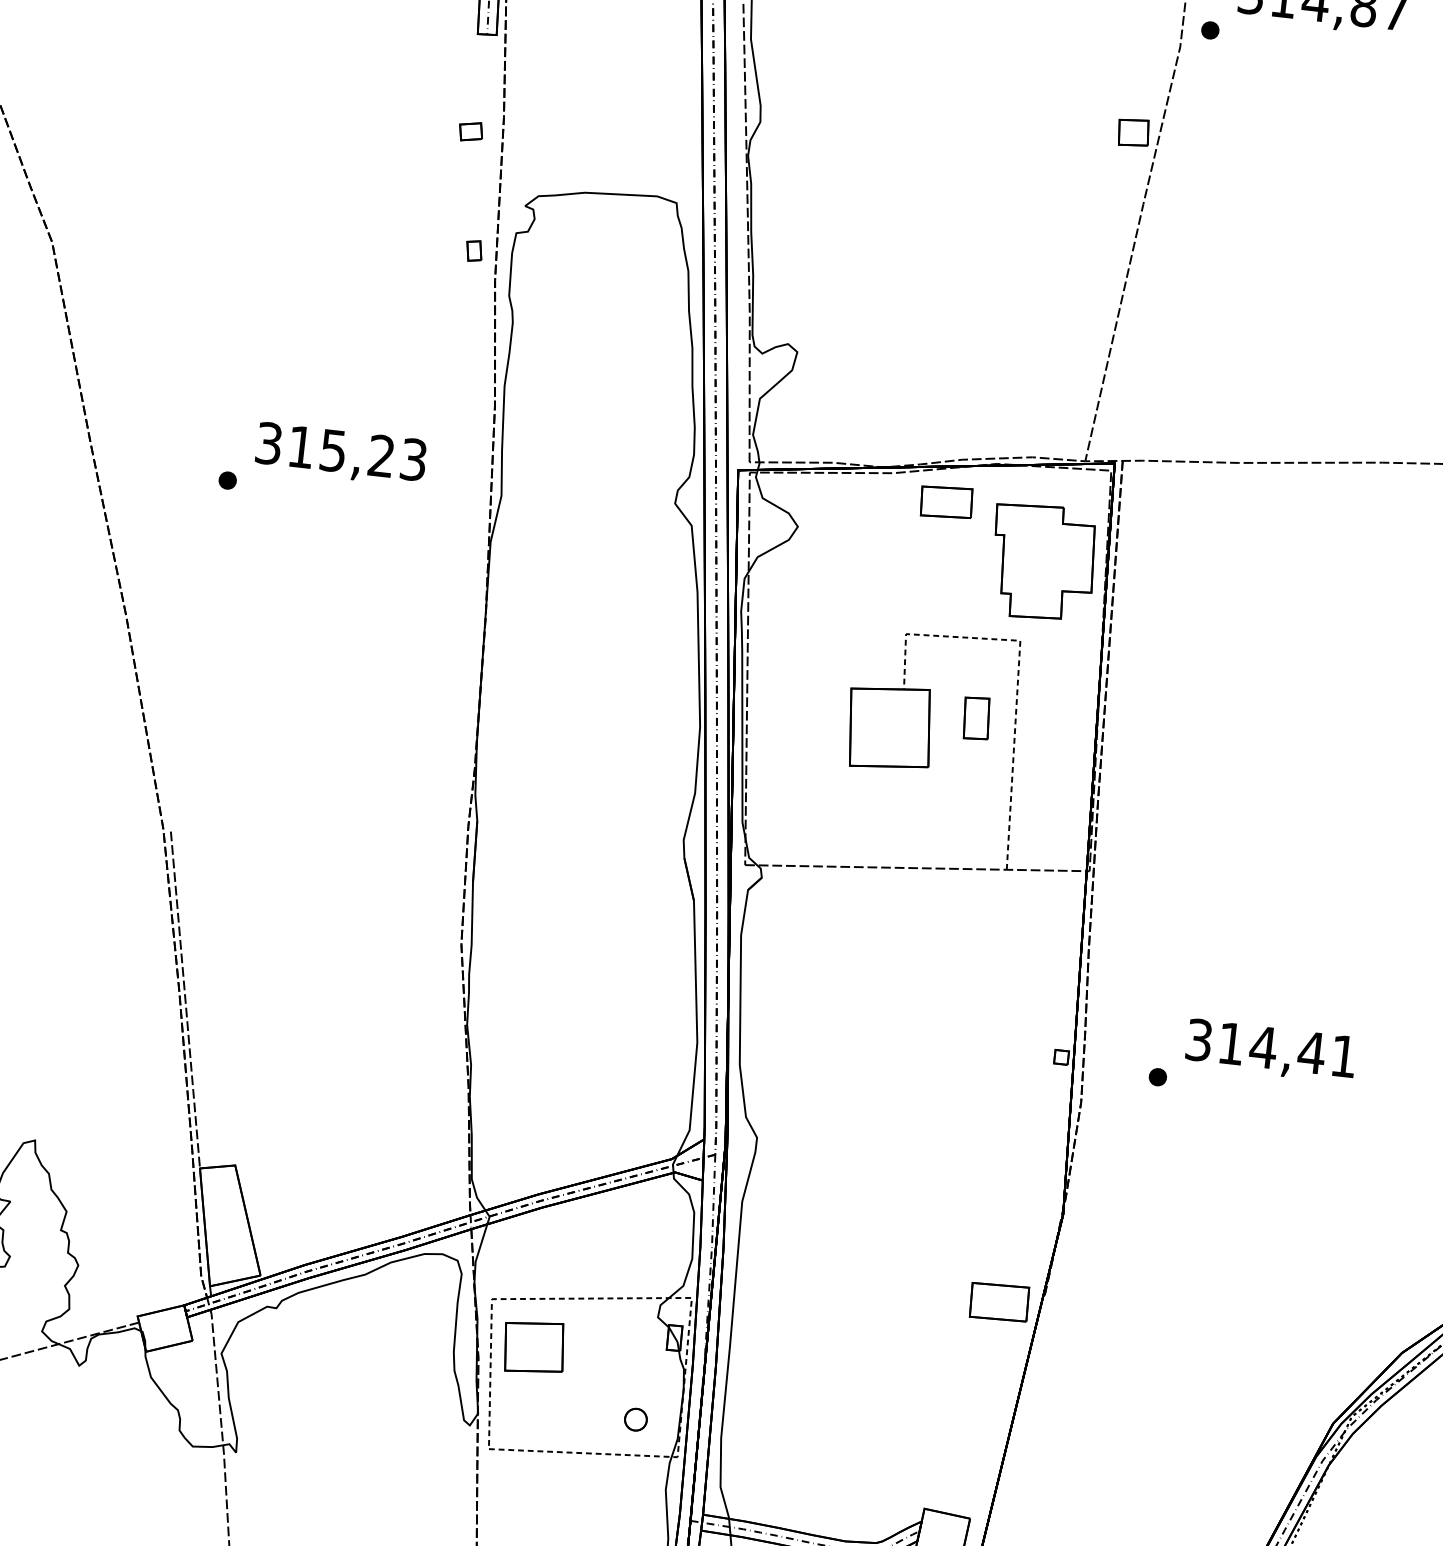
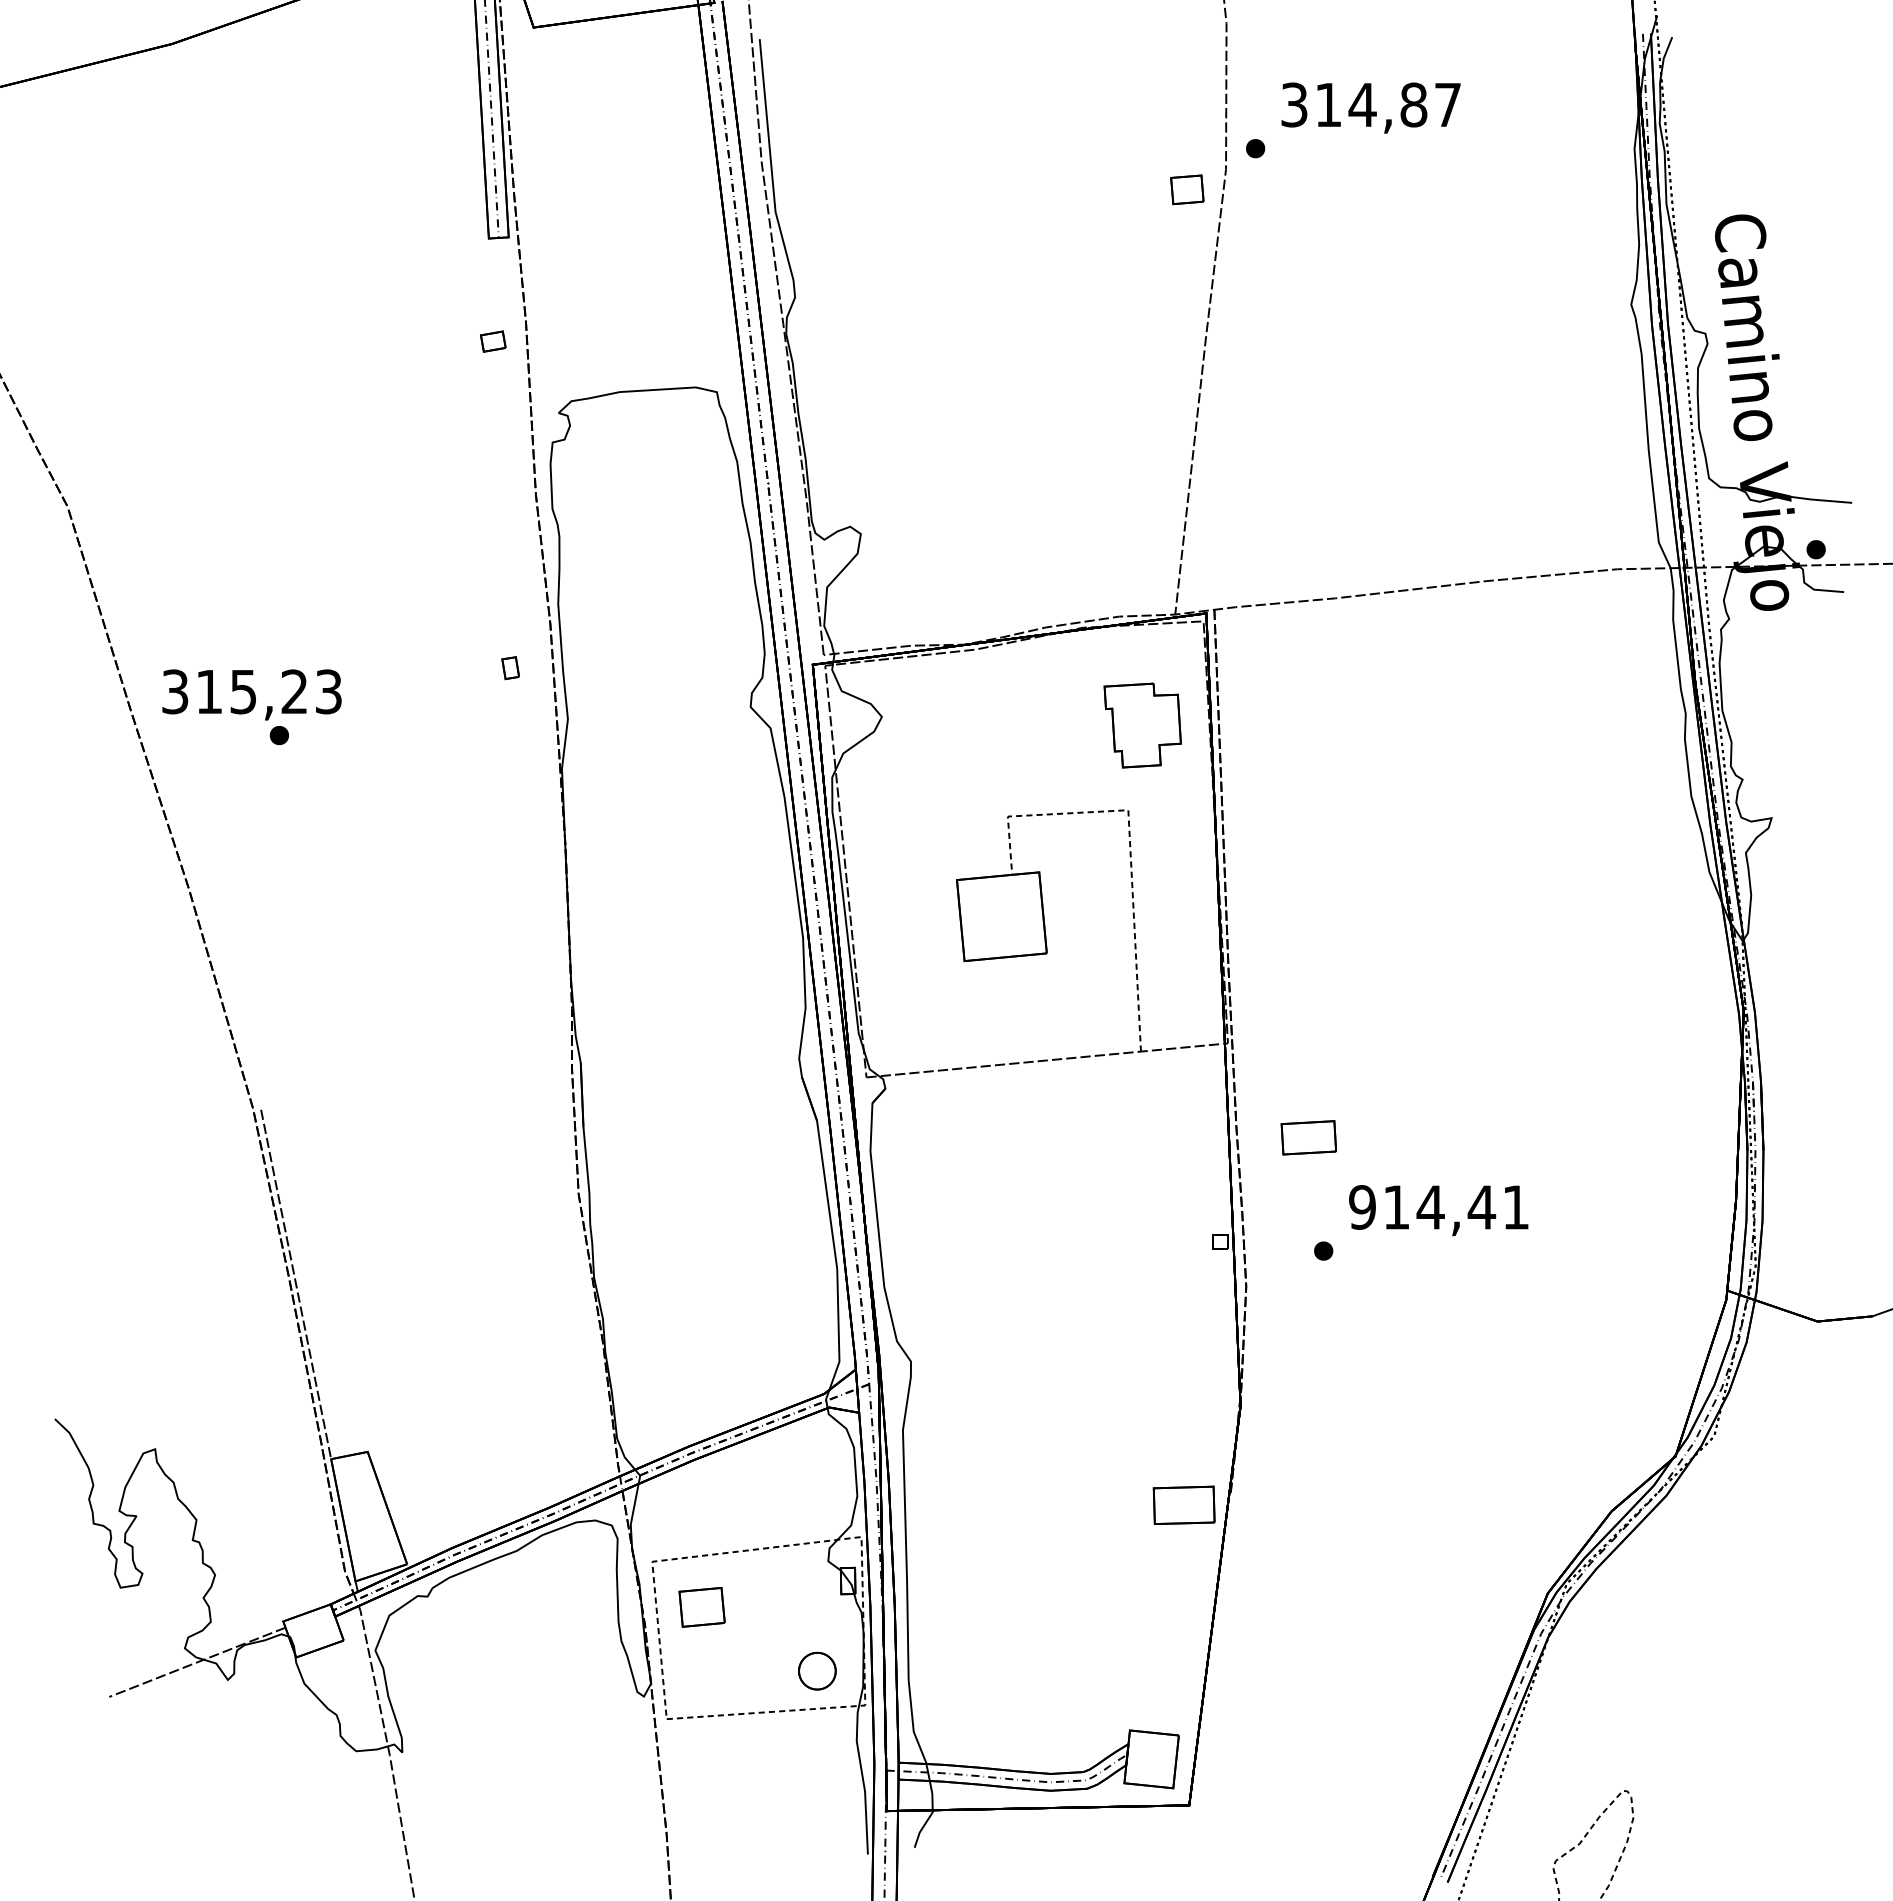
part: (1133, 132) -> (1187, 189), moved
part: (474, 251) -> (510, 668), moved
text: (340, 454) -> (251, 694), moved
part: (946, 501) -> (1308, 1137), moved
part: (1042, 562) -> (1142, 725), size x0.7
part: (976, 718) -> (1091, 896), removed
text: (1199, 1040) -> (1362, 1207), 314,41 -> 914,41
part: (533, 1347) -> (701, 1607), size x0.7
part: (635, 1419) -> (816, 1670), size x1.6

